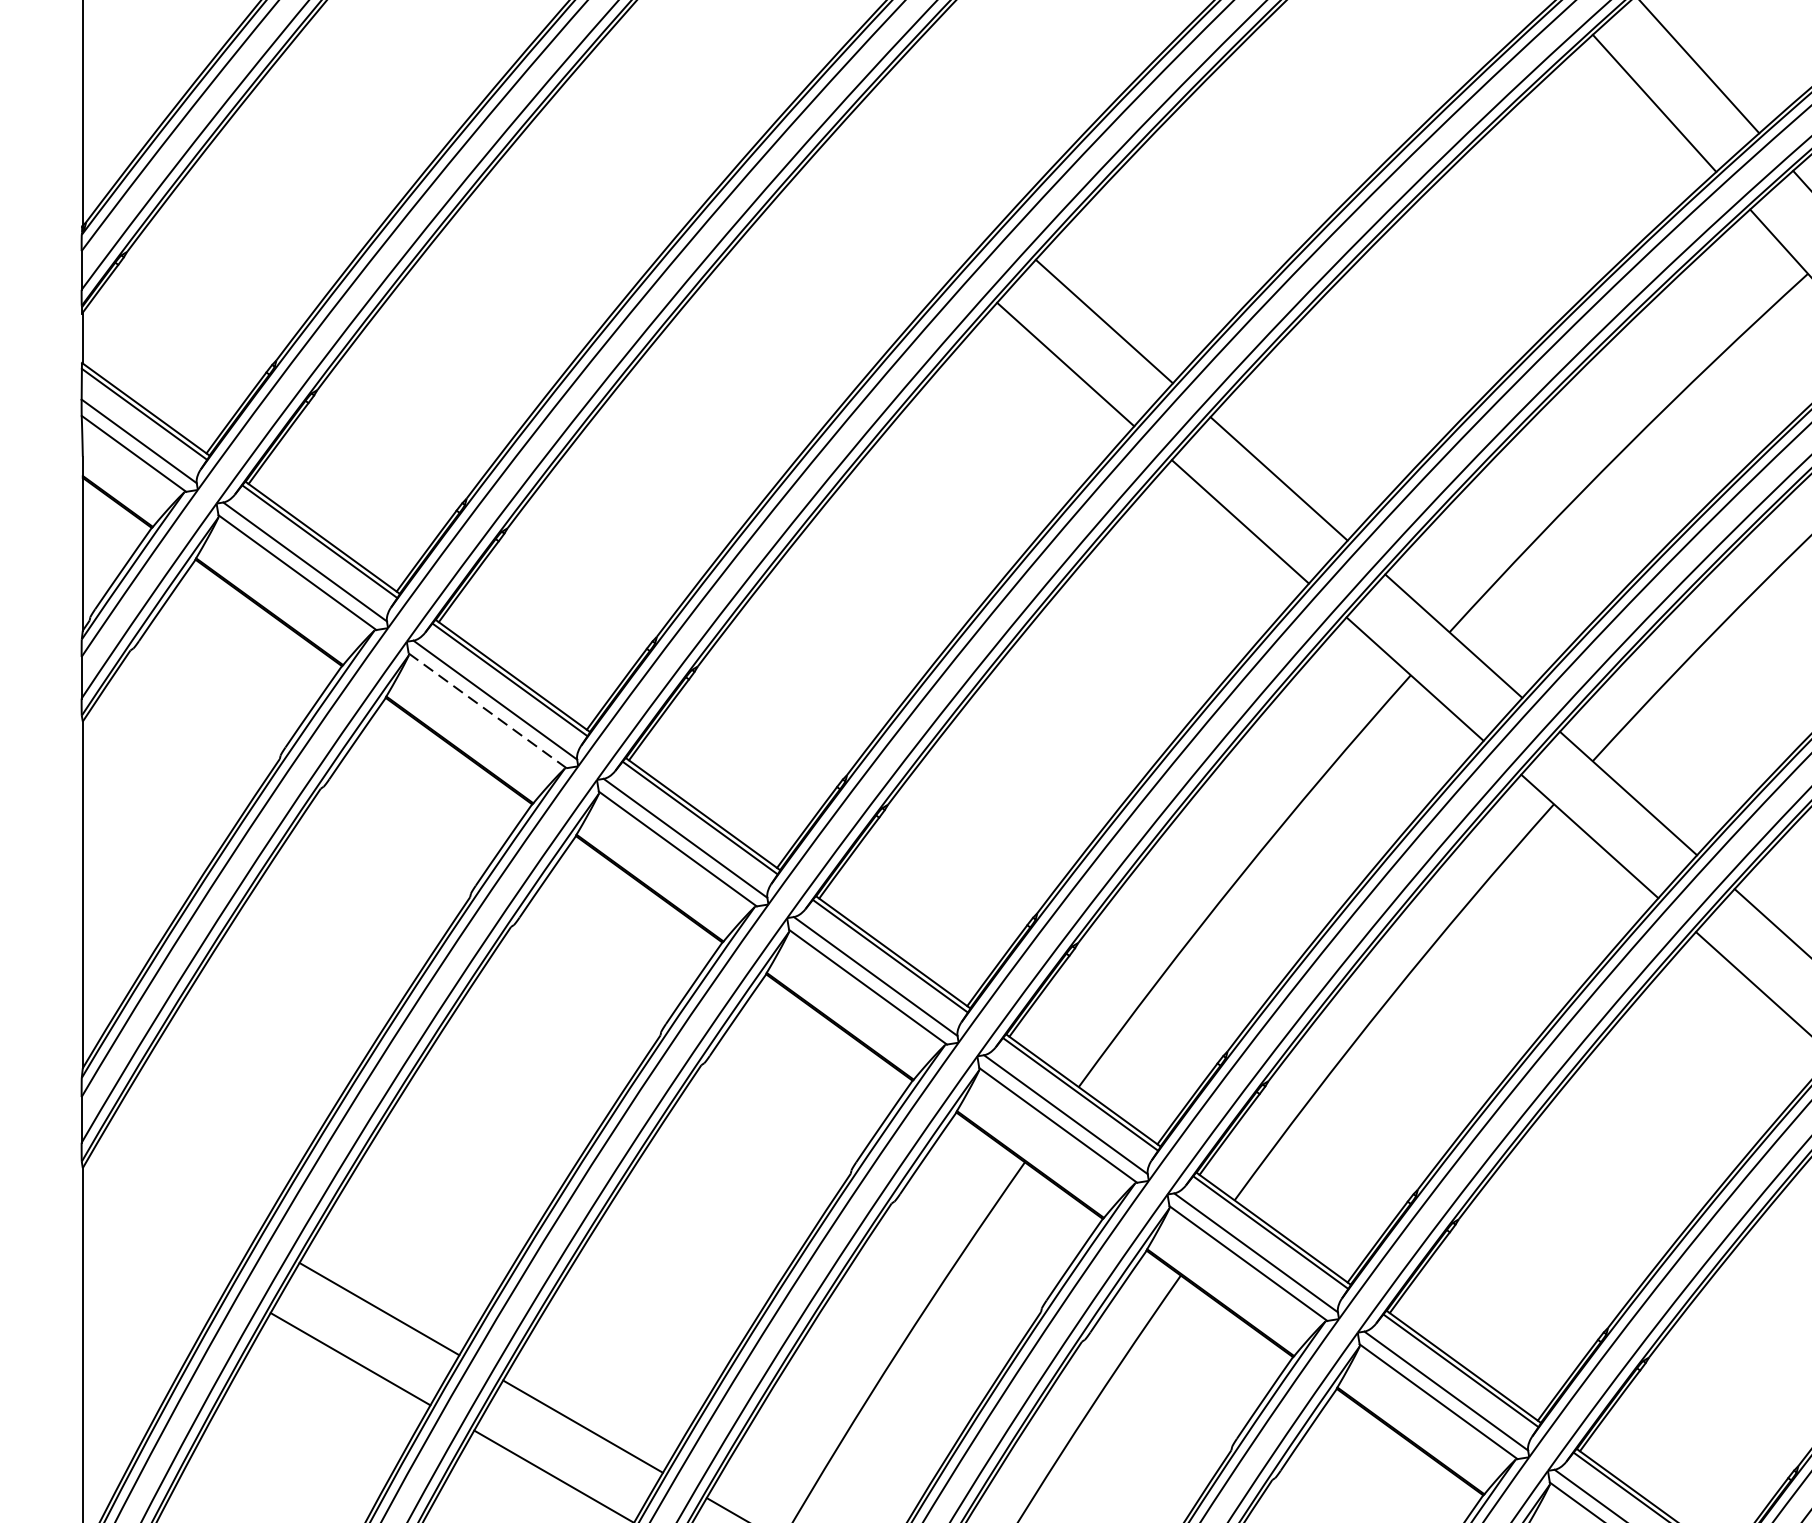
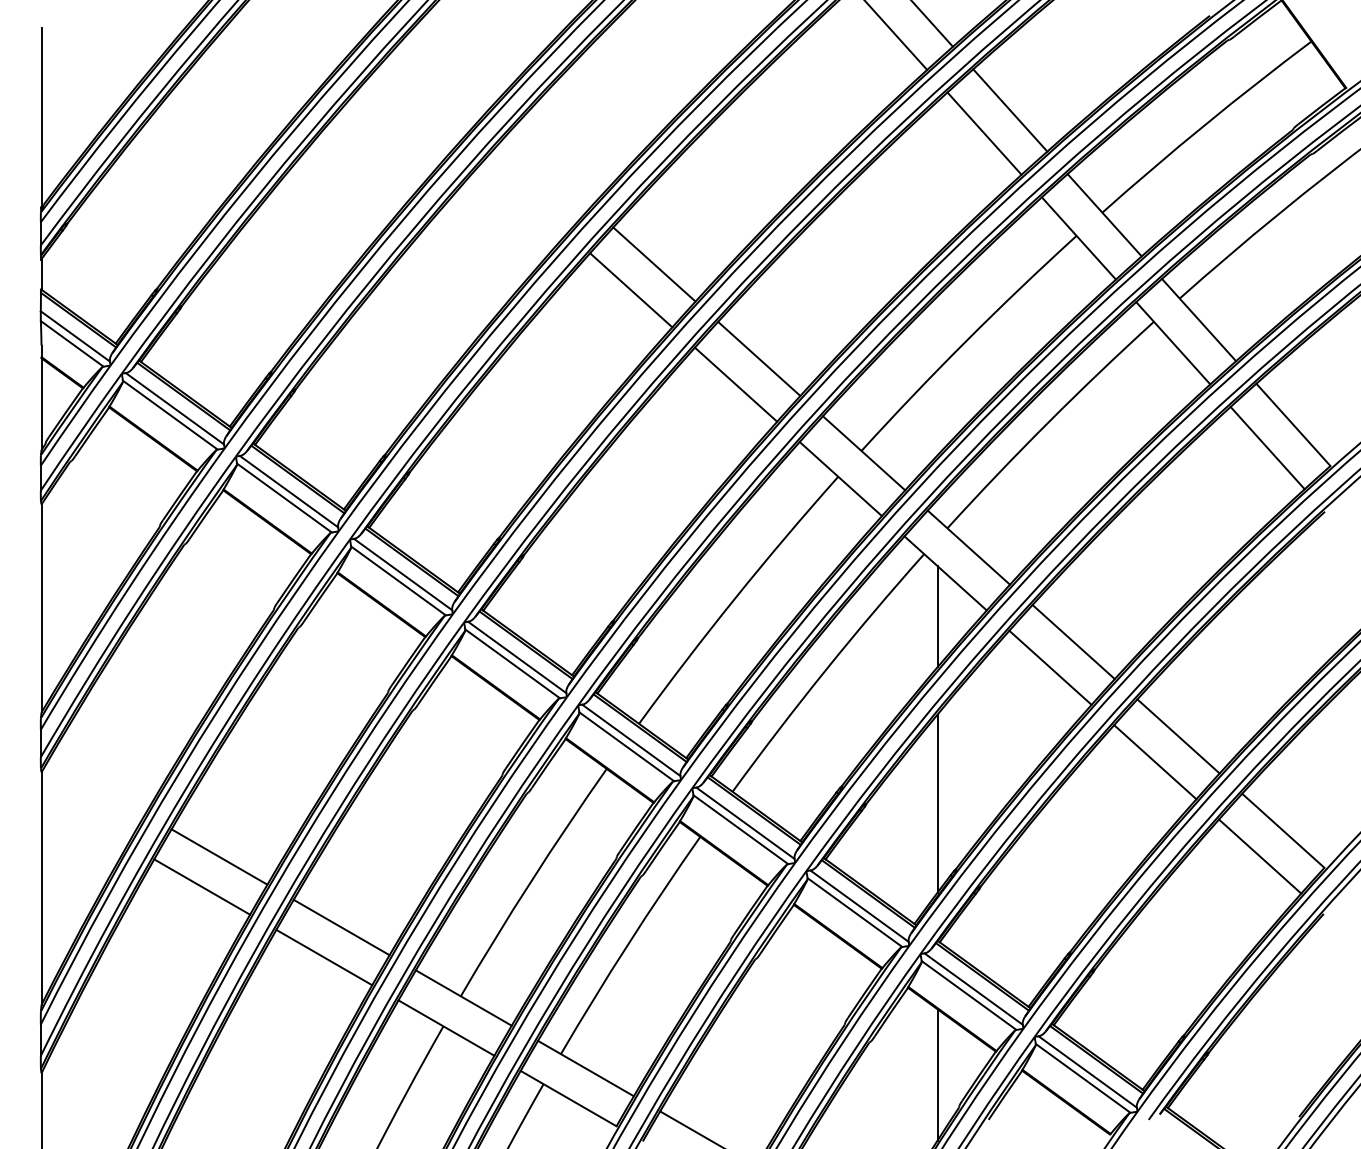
line: (487, 711) -> (284, 498), dashed -> solid
line: (1576, 908) -> (937, 616), added
line: (1576, 1219) -> (937, 803), added

